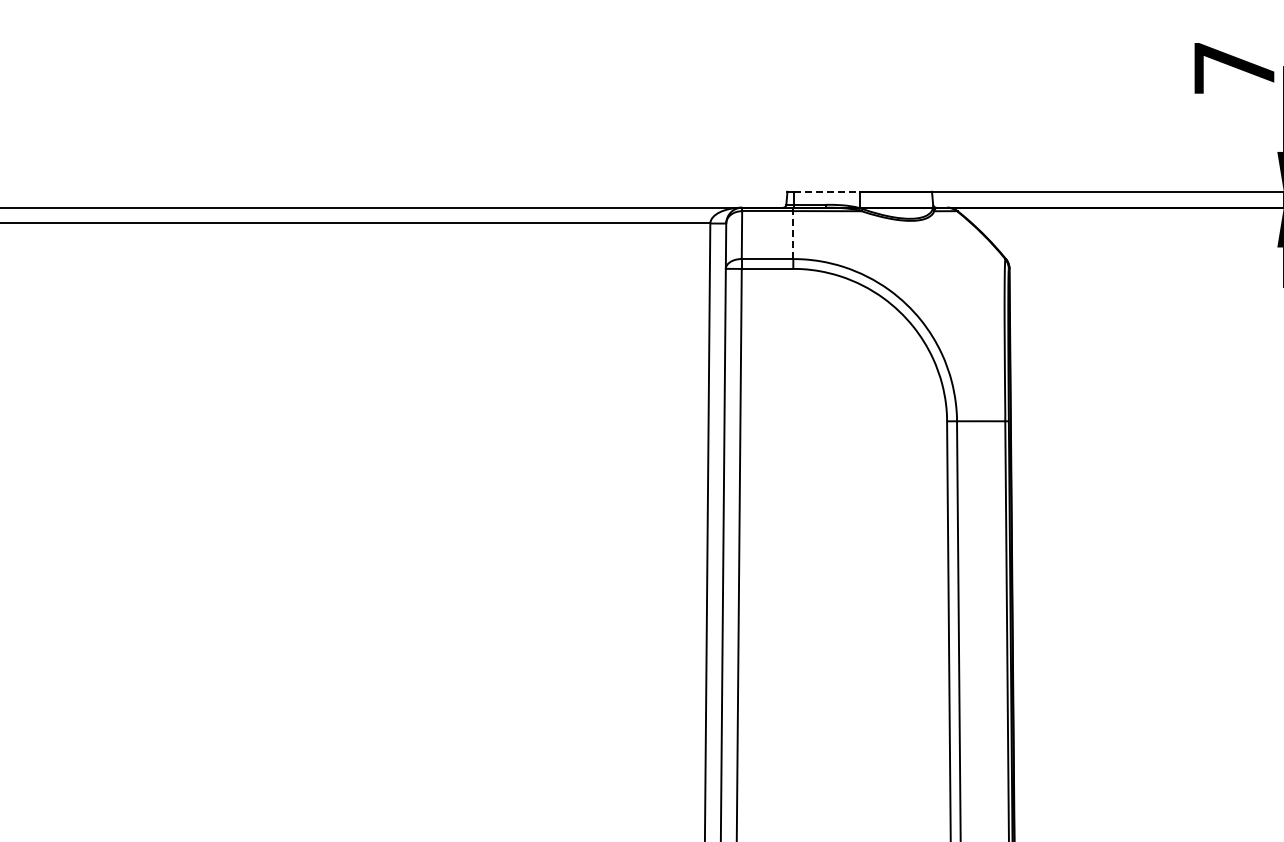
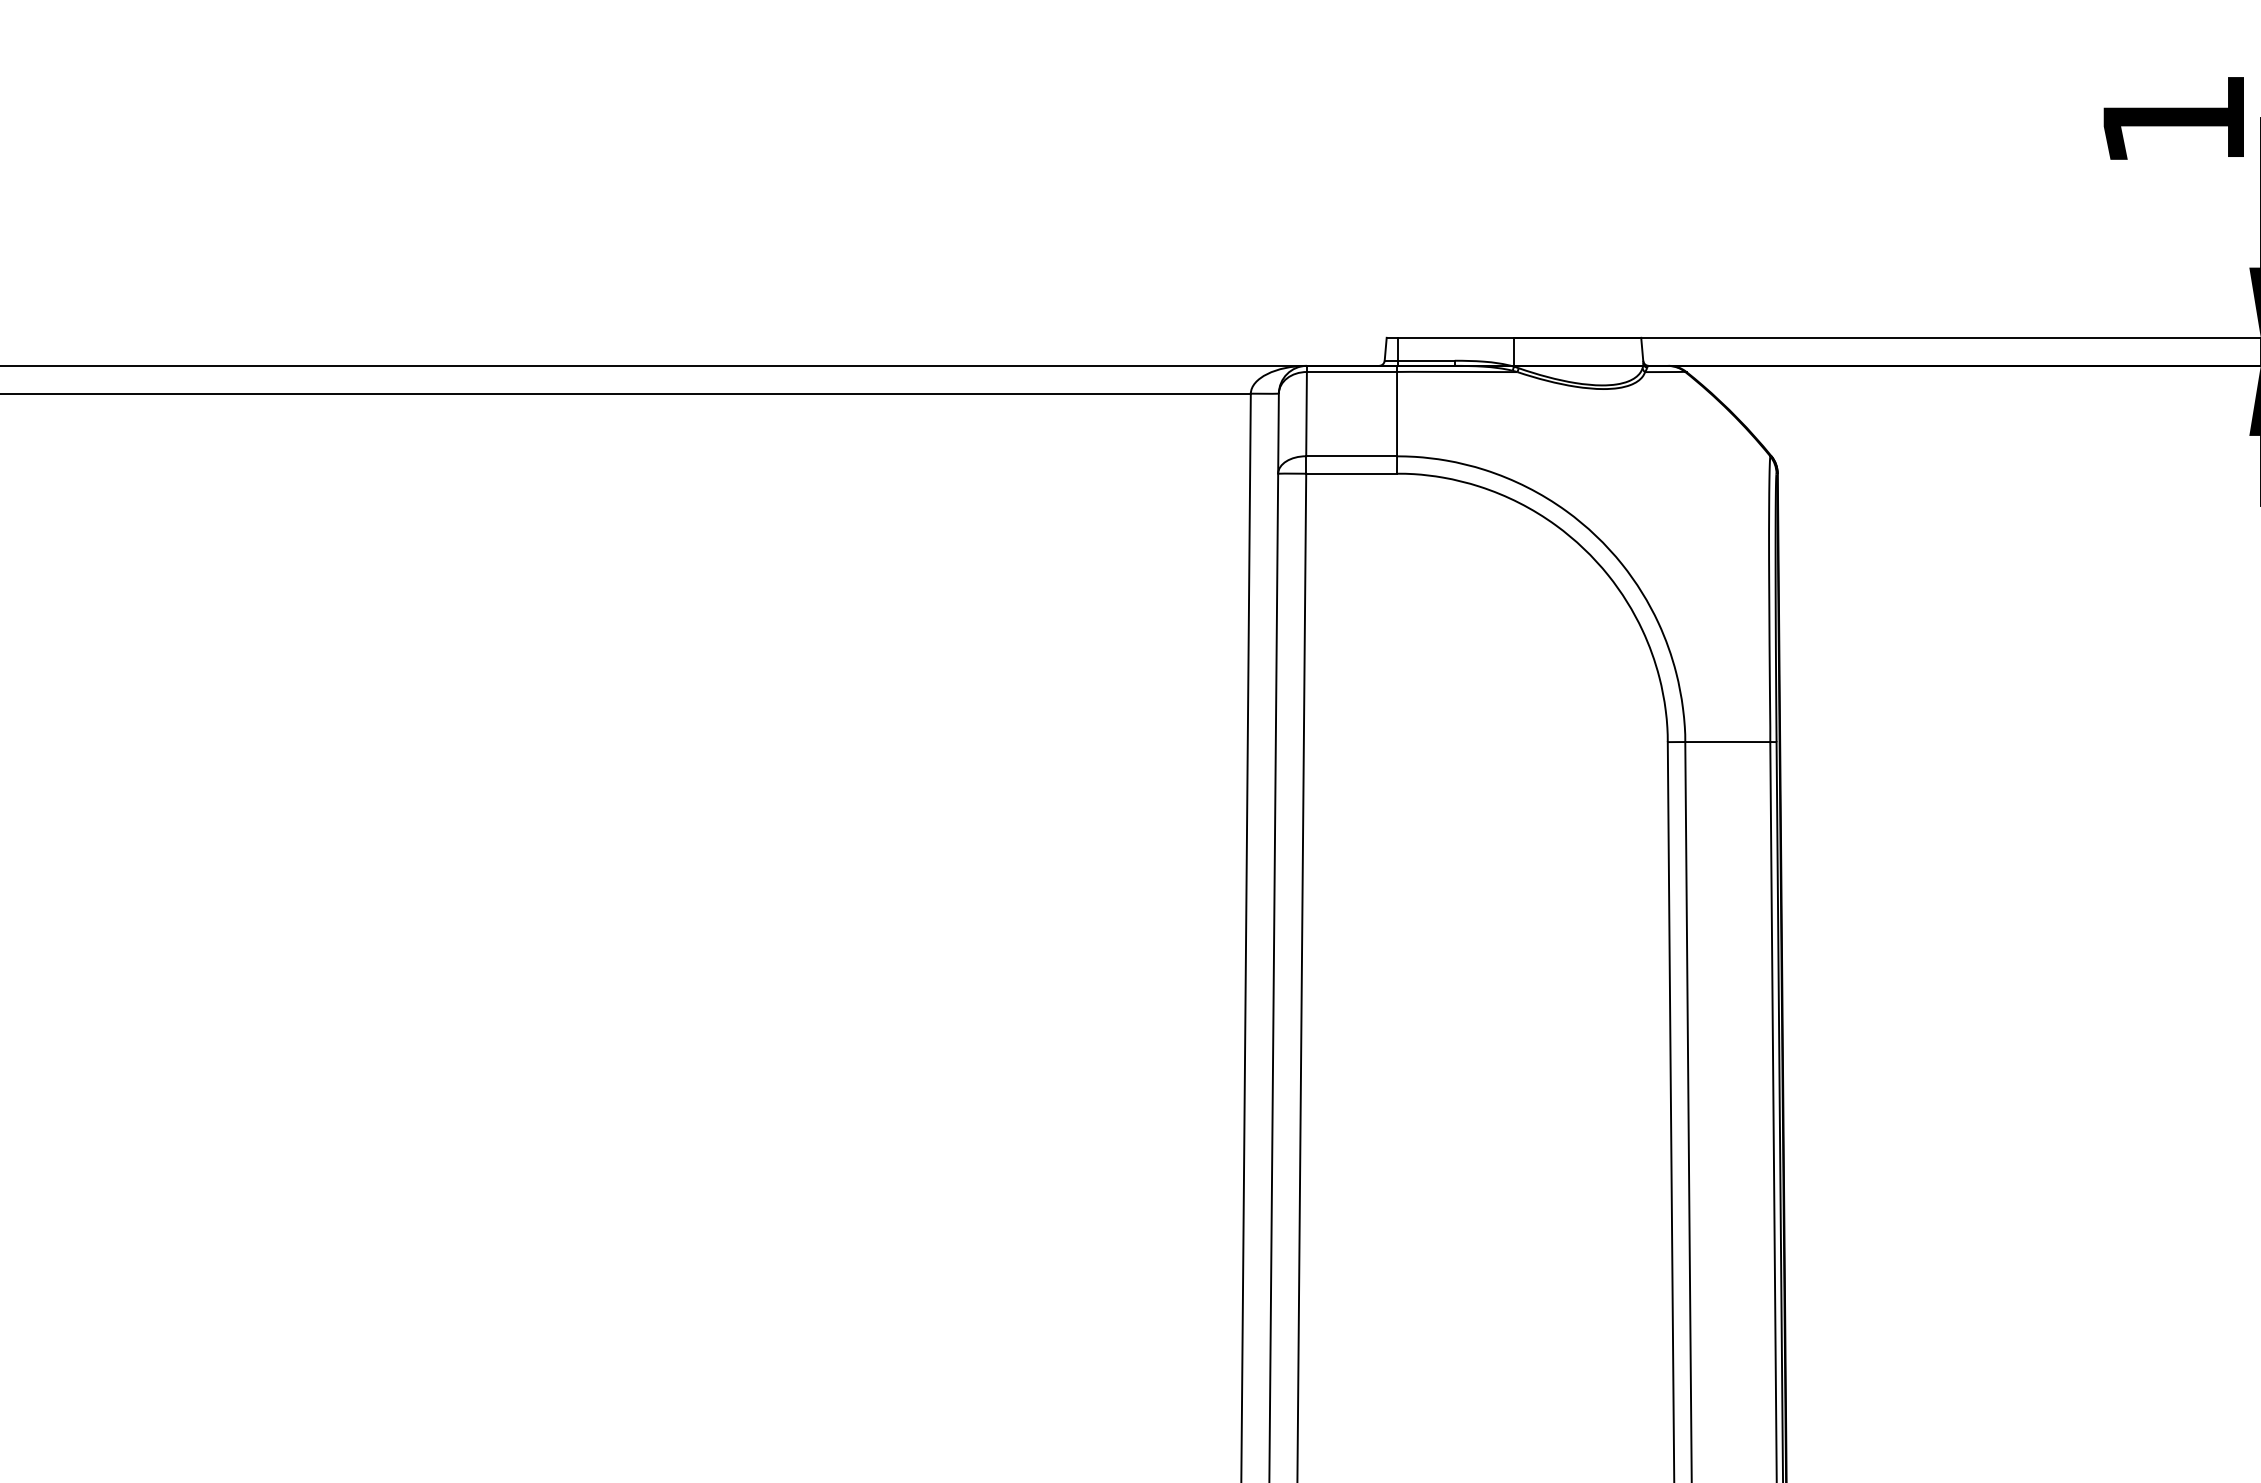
text: (1234, 68) -> (2173, 120), 7 -> 1
line: (826, 191) -> (1455, 337), dashed -> solid
line: (793, 235) -> (1397, 414), dashed -> solid

